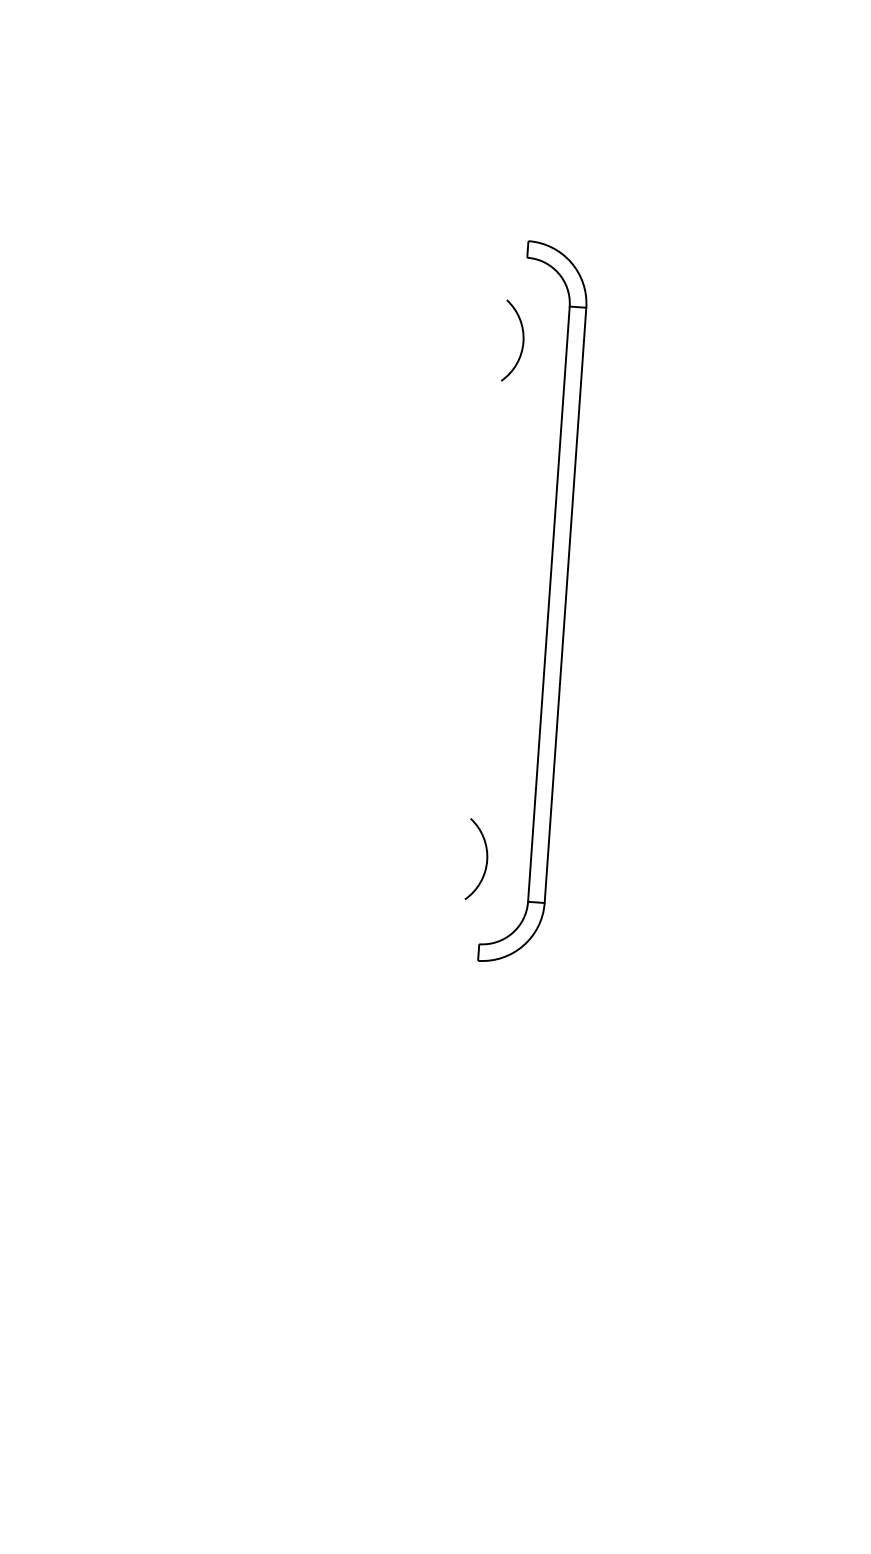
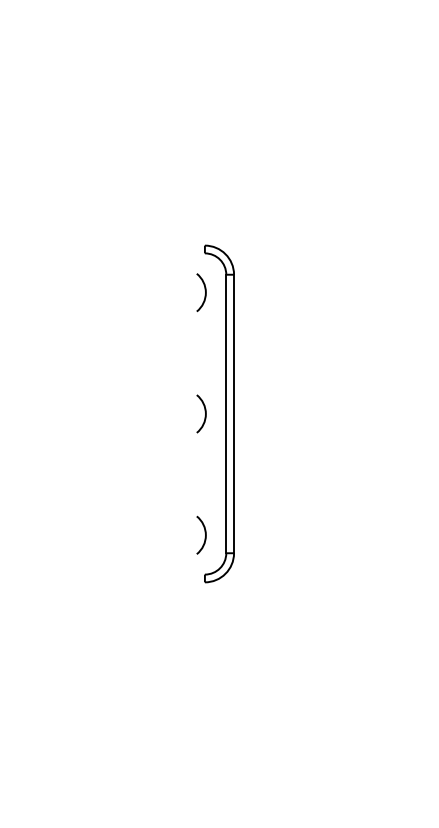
arc: (502, 595) -> (204, 411), added

